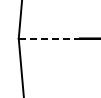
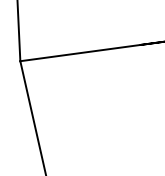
line: (49, 38) -> (81, 52), dashed -> solid

